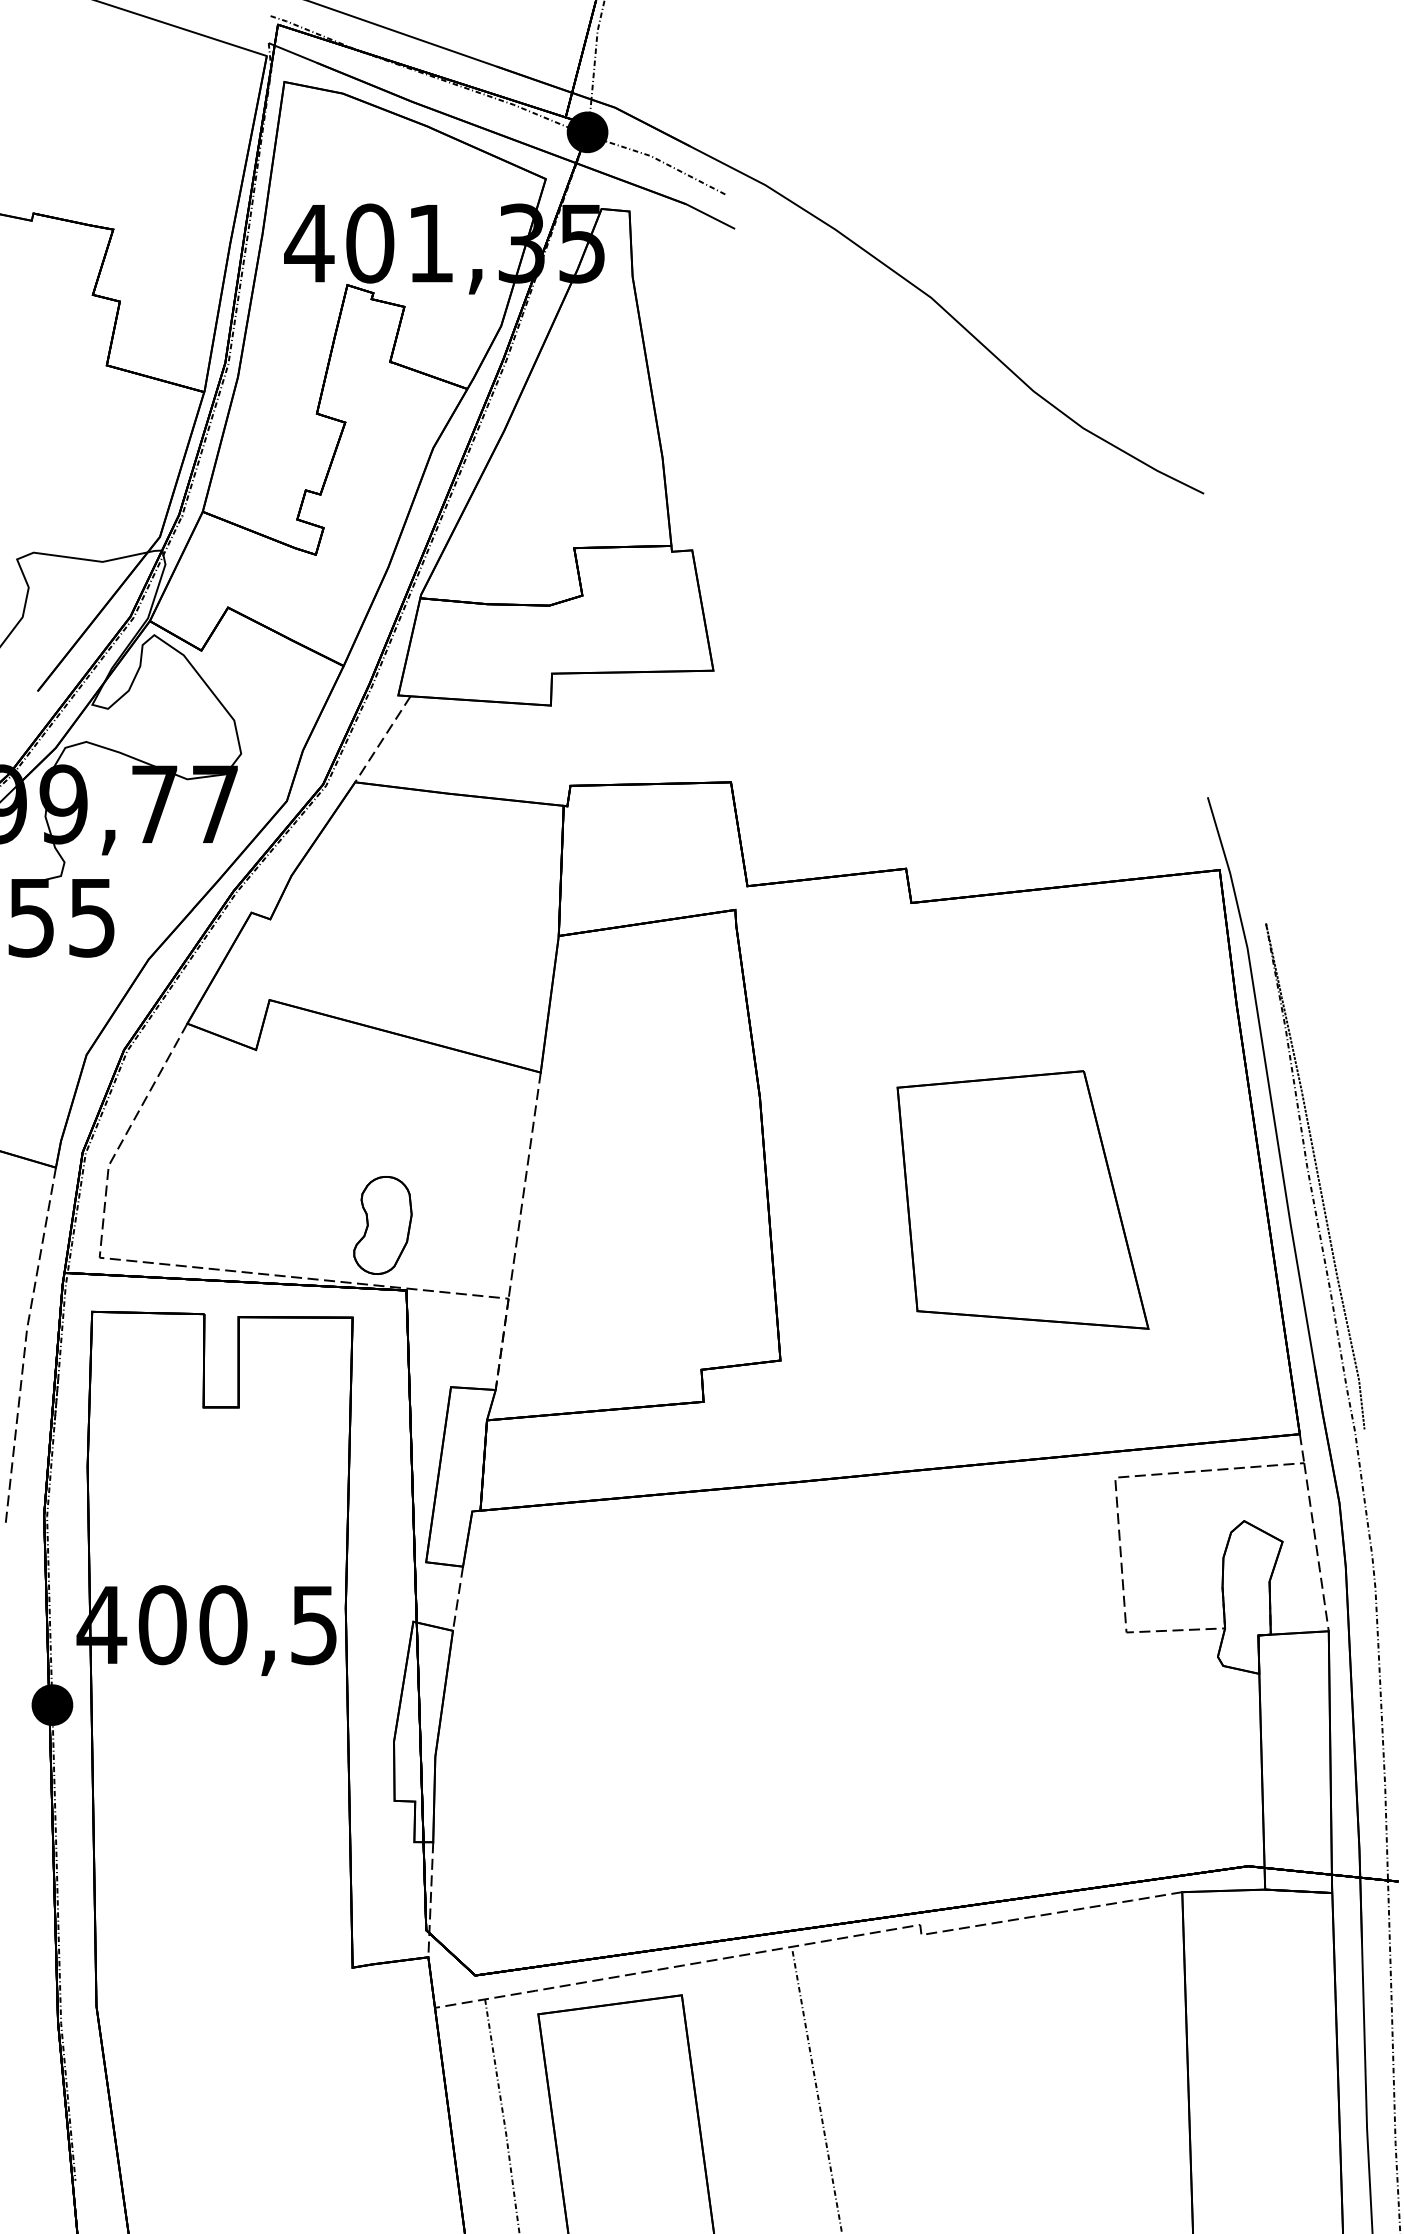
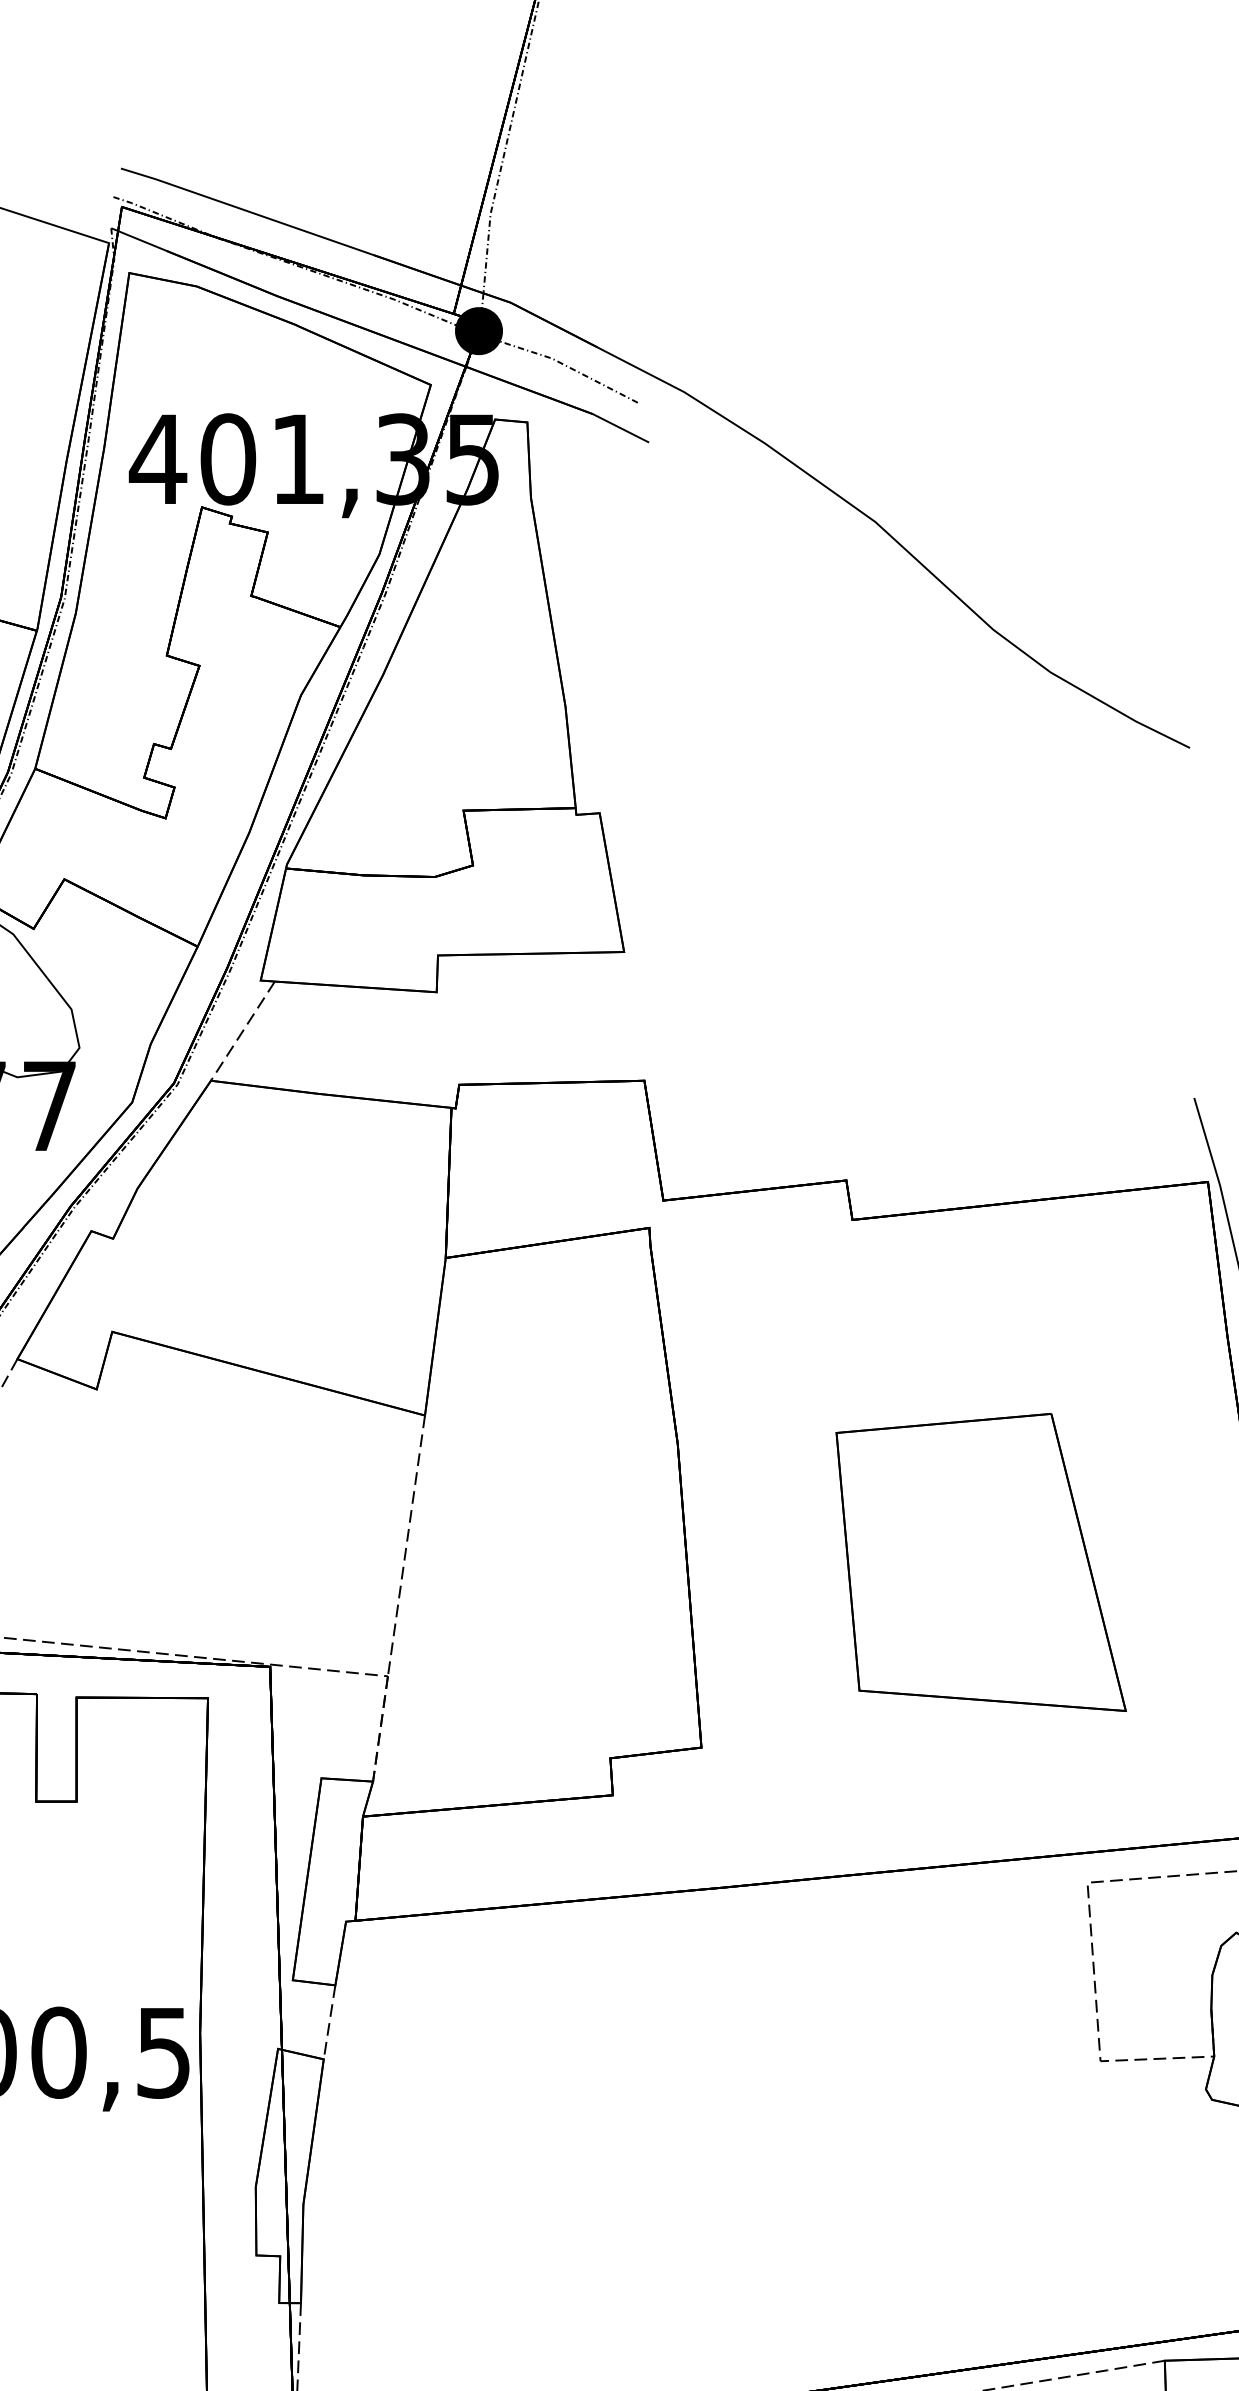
part: (382, 1225) -> (242, 1591), removed

